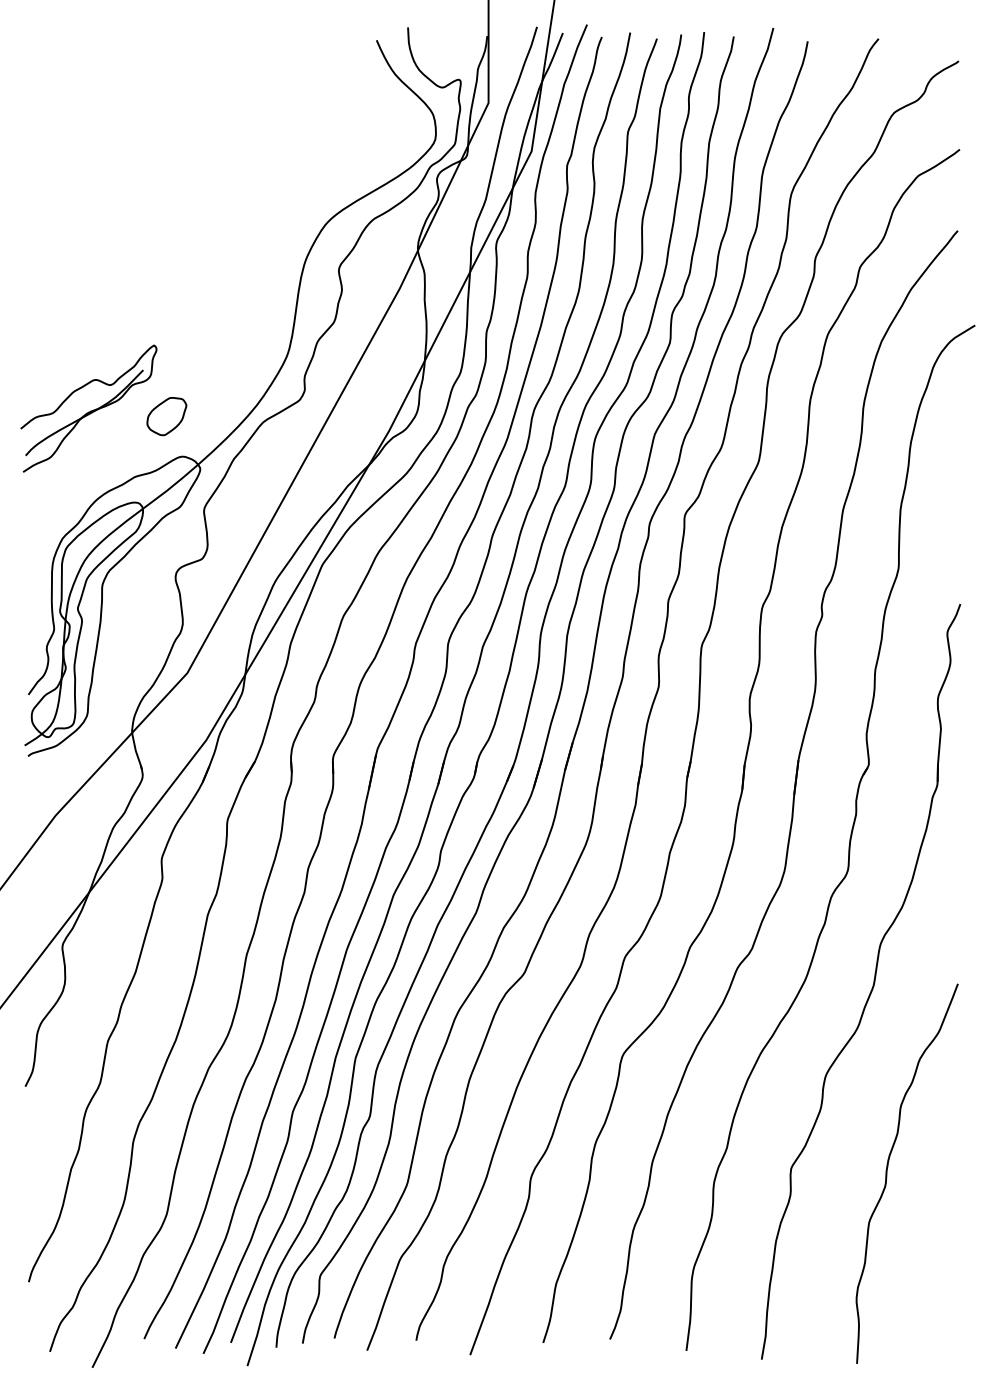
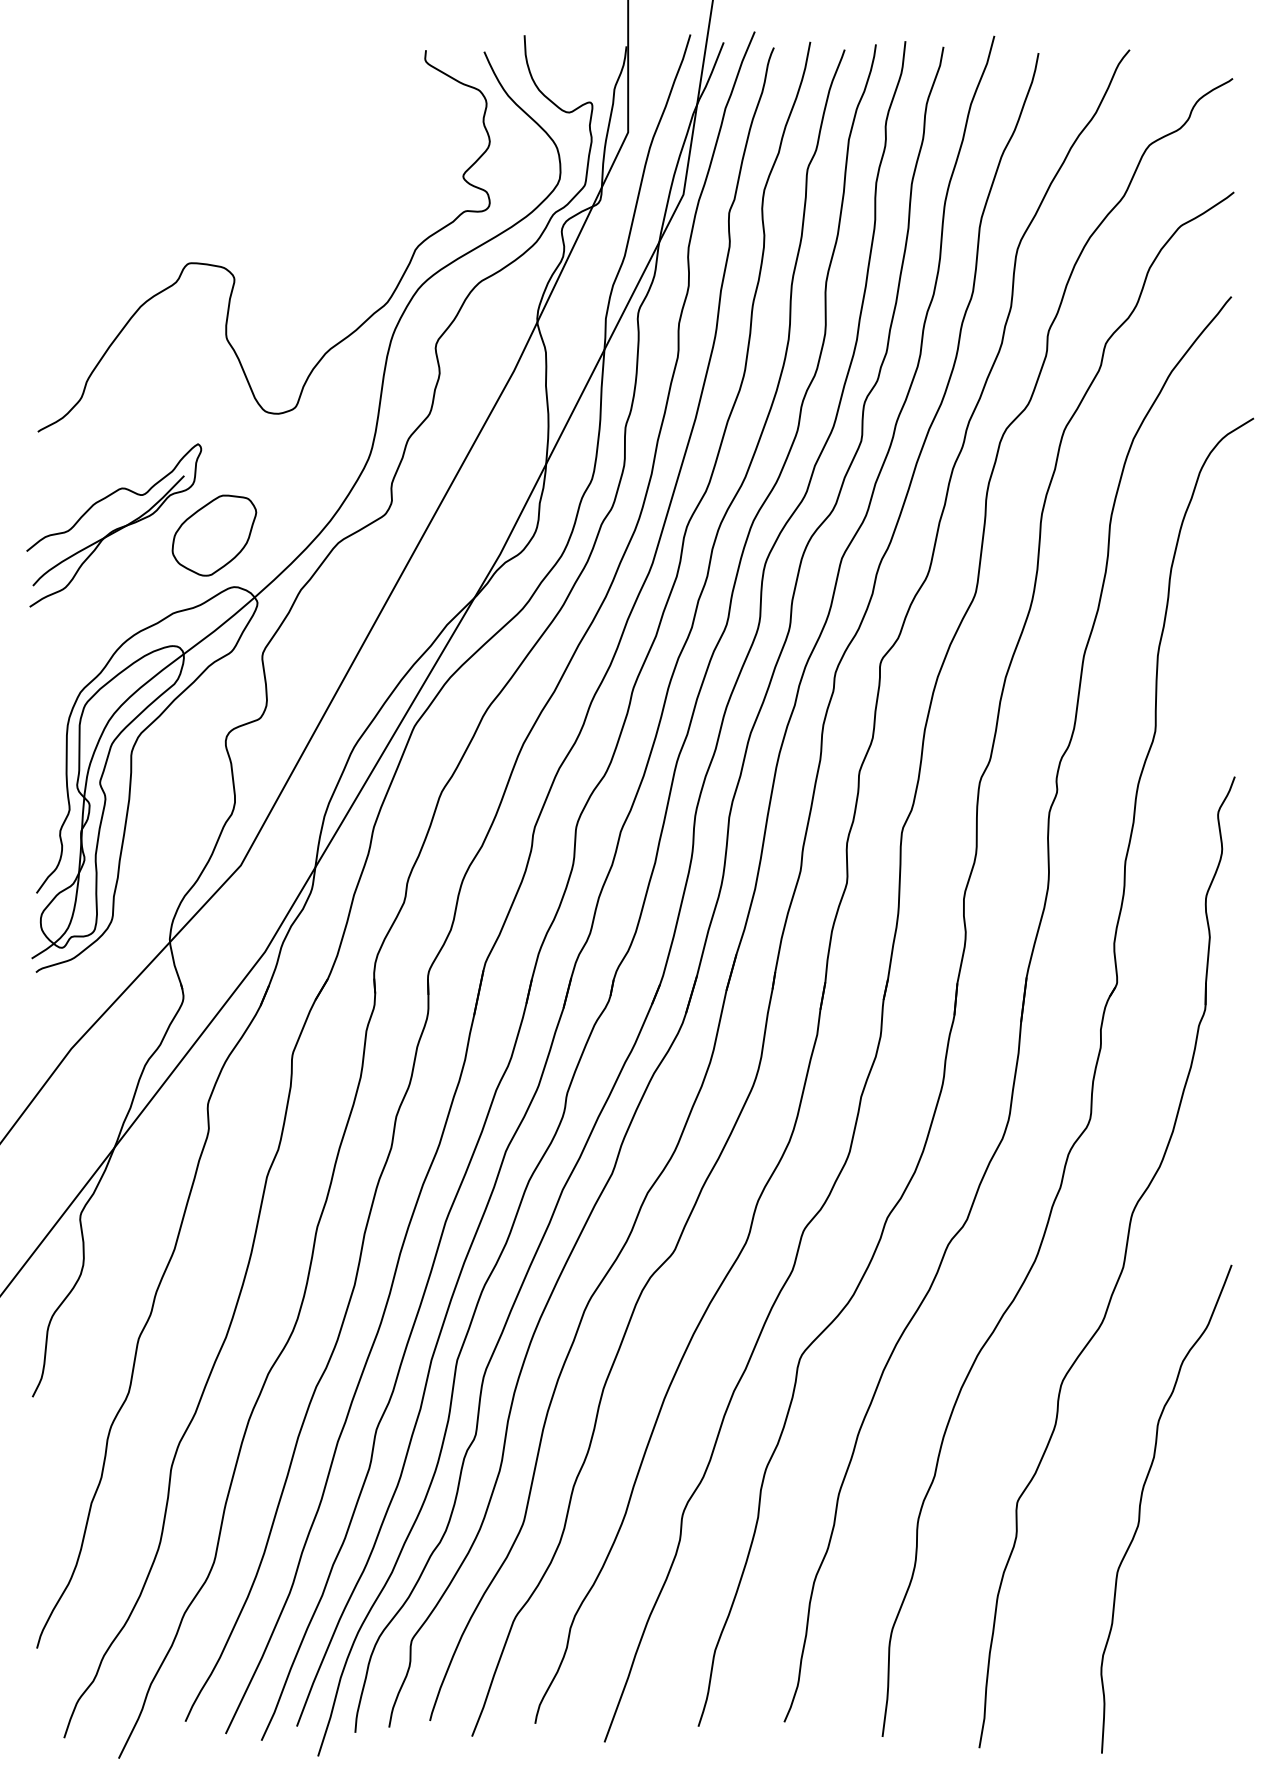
curve: (180, 211) -> (232, 271), added
part: (166, 416) -> (214, 535), size x1.67

